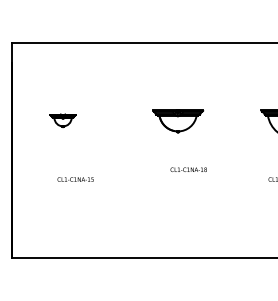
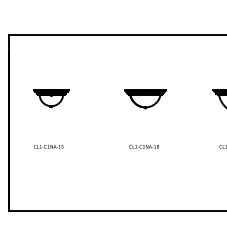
part: (63, 120) -> (51, 98), size x1.67
text: (187, 169) -> (143, 146), moved
text: (75, 179) -> (48, 146), moved

